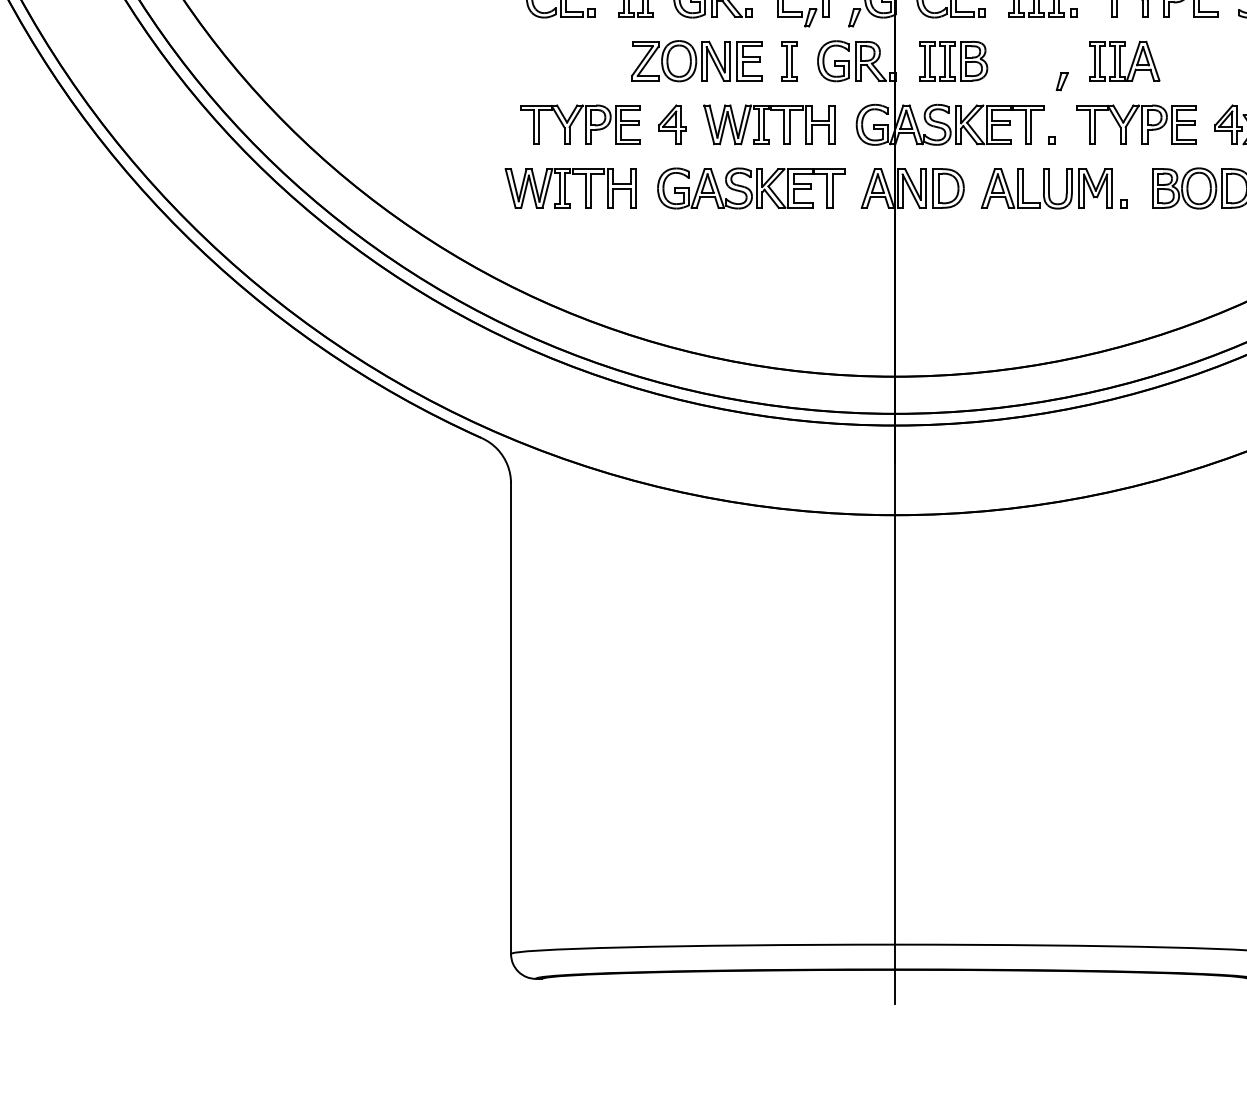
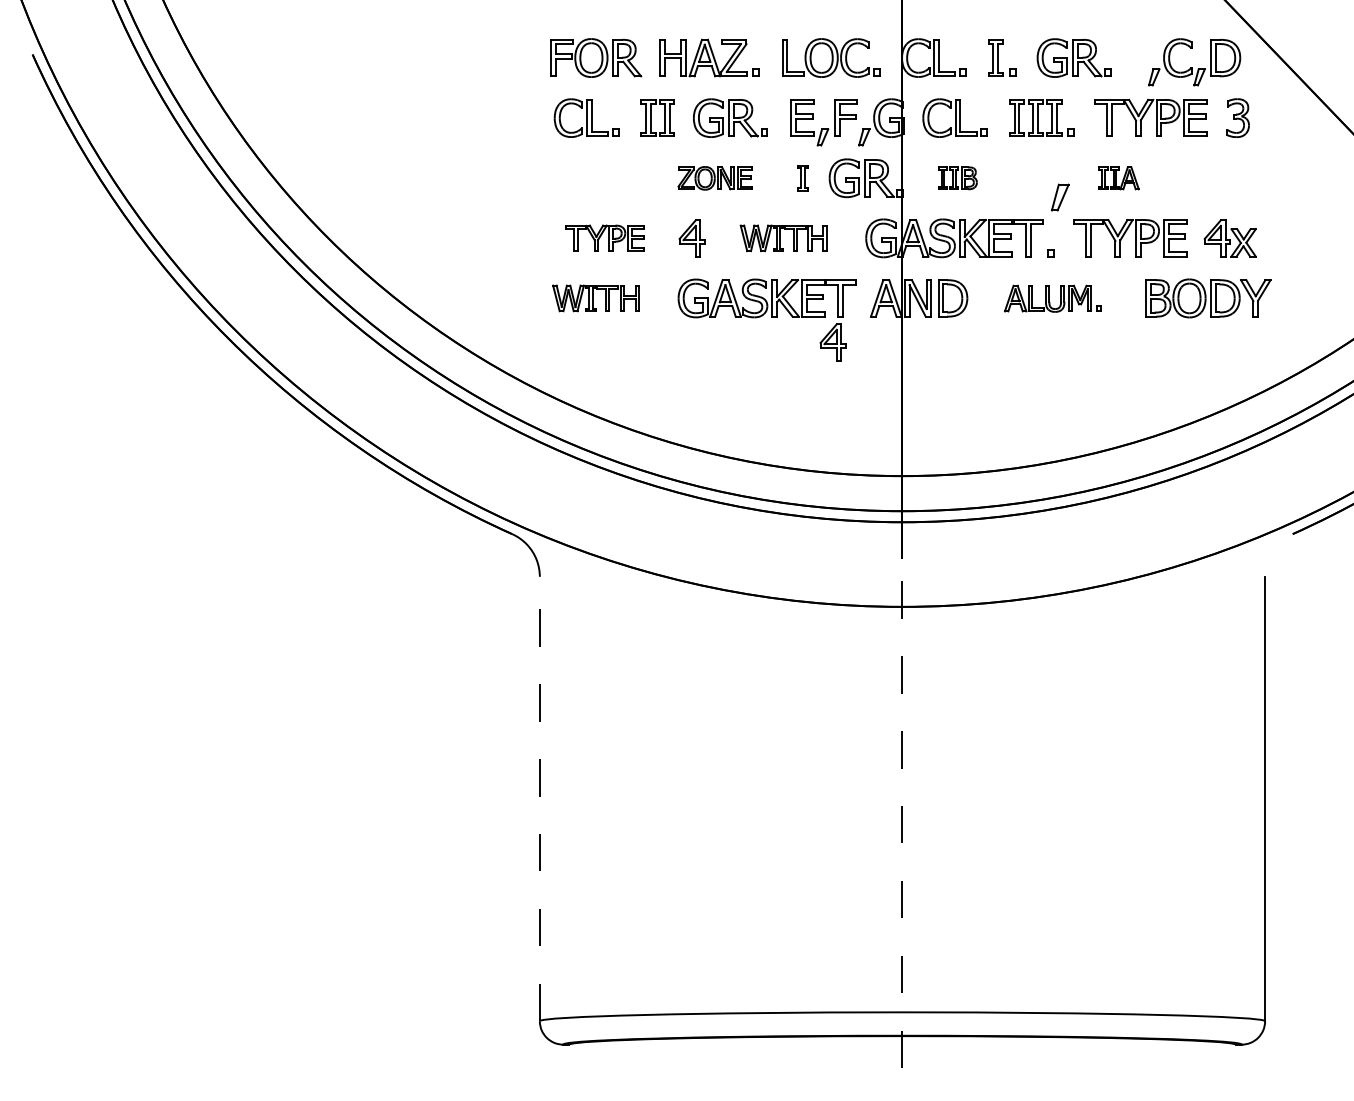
part: (696, 61) -> (714, 178), size x0.6
part: (789, 61) -> (802, 178), size x0.7
part: (953, 61) -> (957, 178), size x0.6
part: (1123, 61) -> (1118, 178), size x0.6
part: (1062, 81) -> (1060, 197), size x1.6
part: (579, 125) -> (604, 238), size x0.7
part: (769, 125) -> (783, 238), size x0.7
part: (569, 188) -> (595, 298), size x0.7
part: (1054, 188) -> (1052, 298), size x0.7
part: (821, 235) -> (832, 342), added
line: (510, 718) -> (539, 798), solid -> dashed
line: (895, 719) -> (902, 799), solid -> dashed

